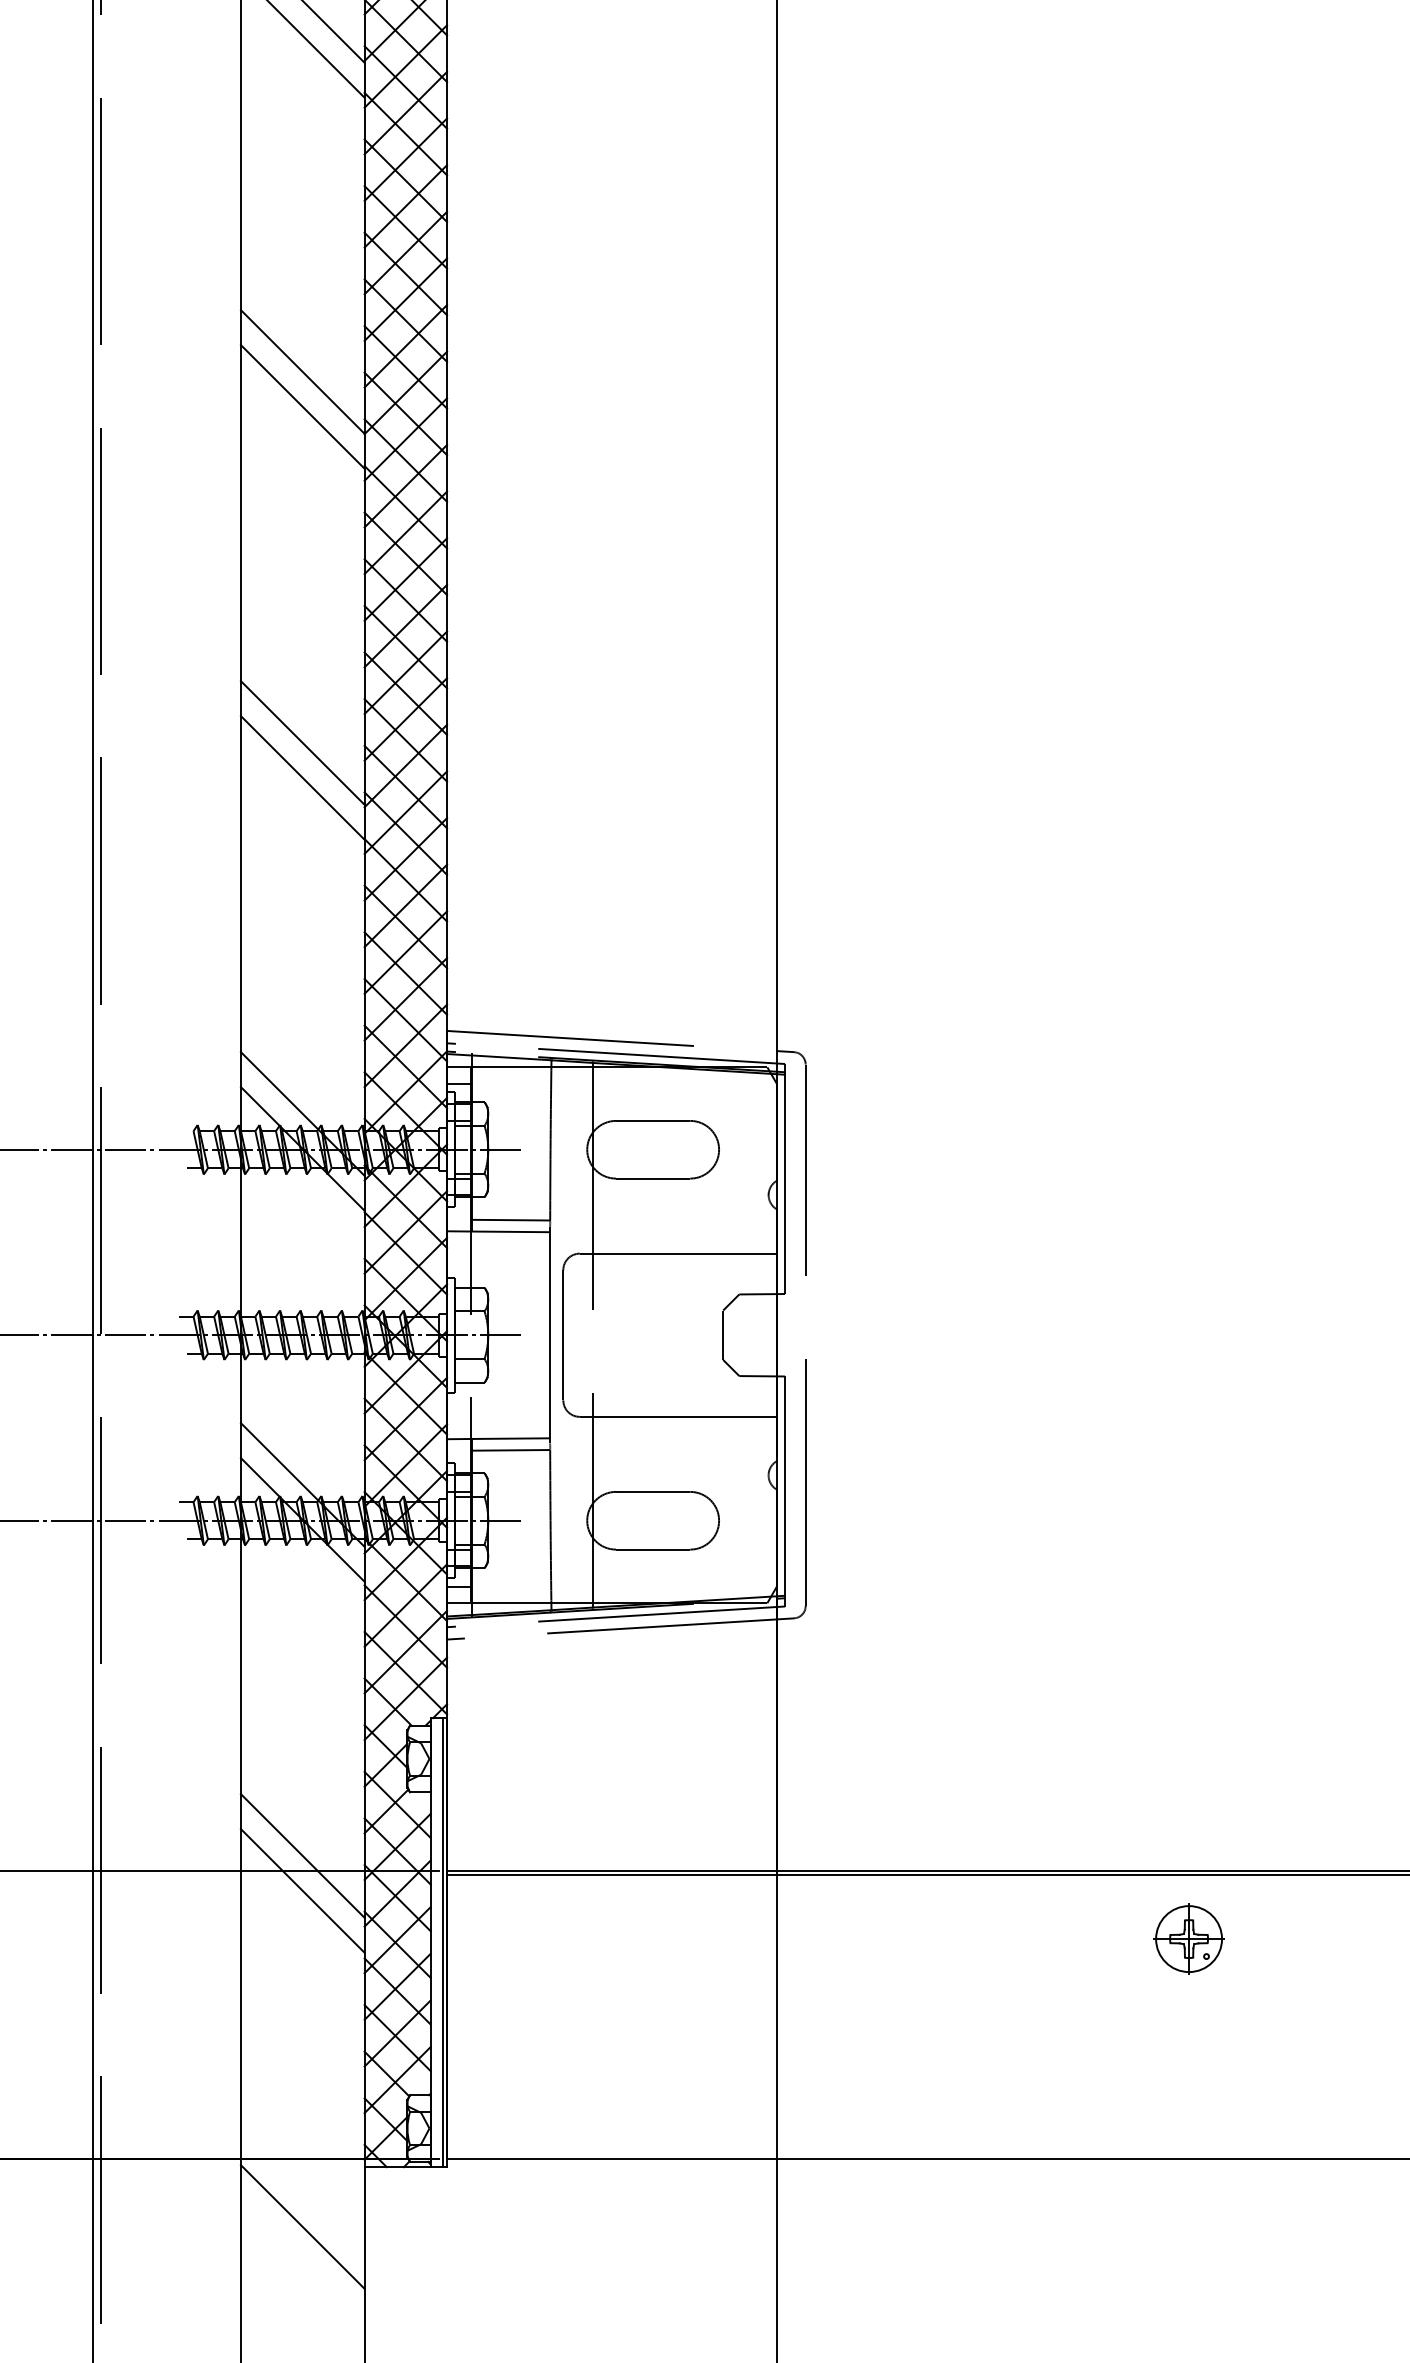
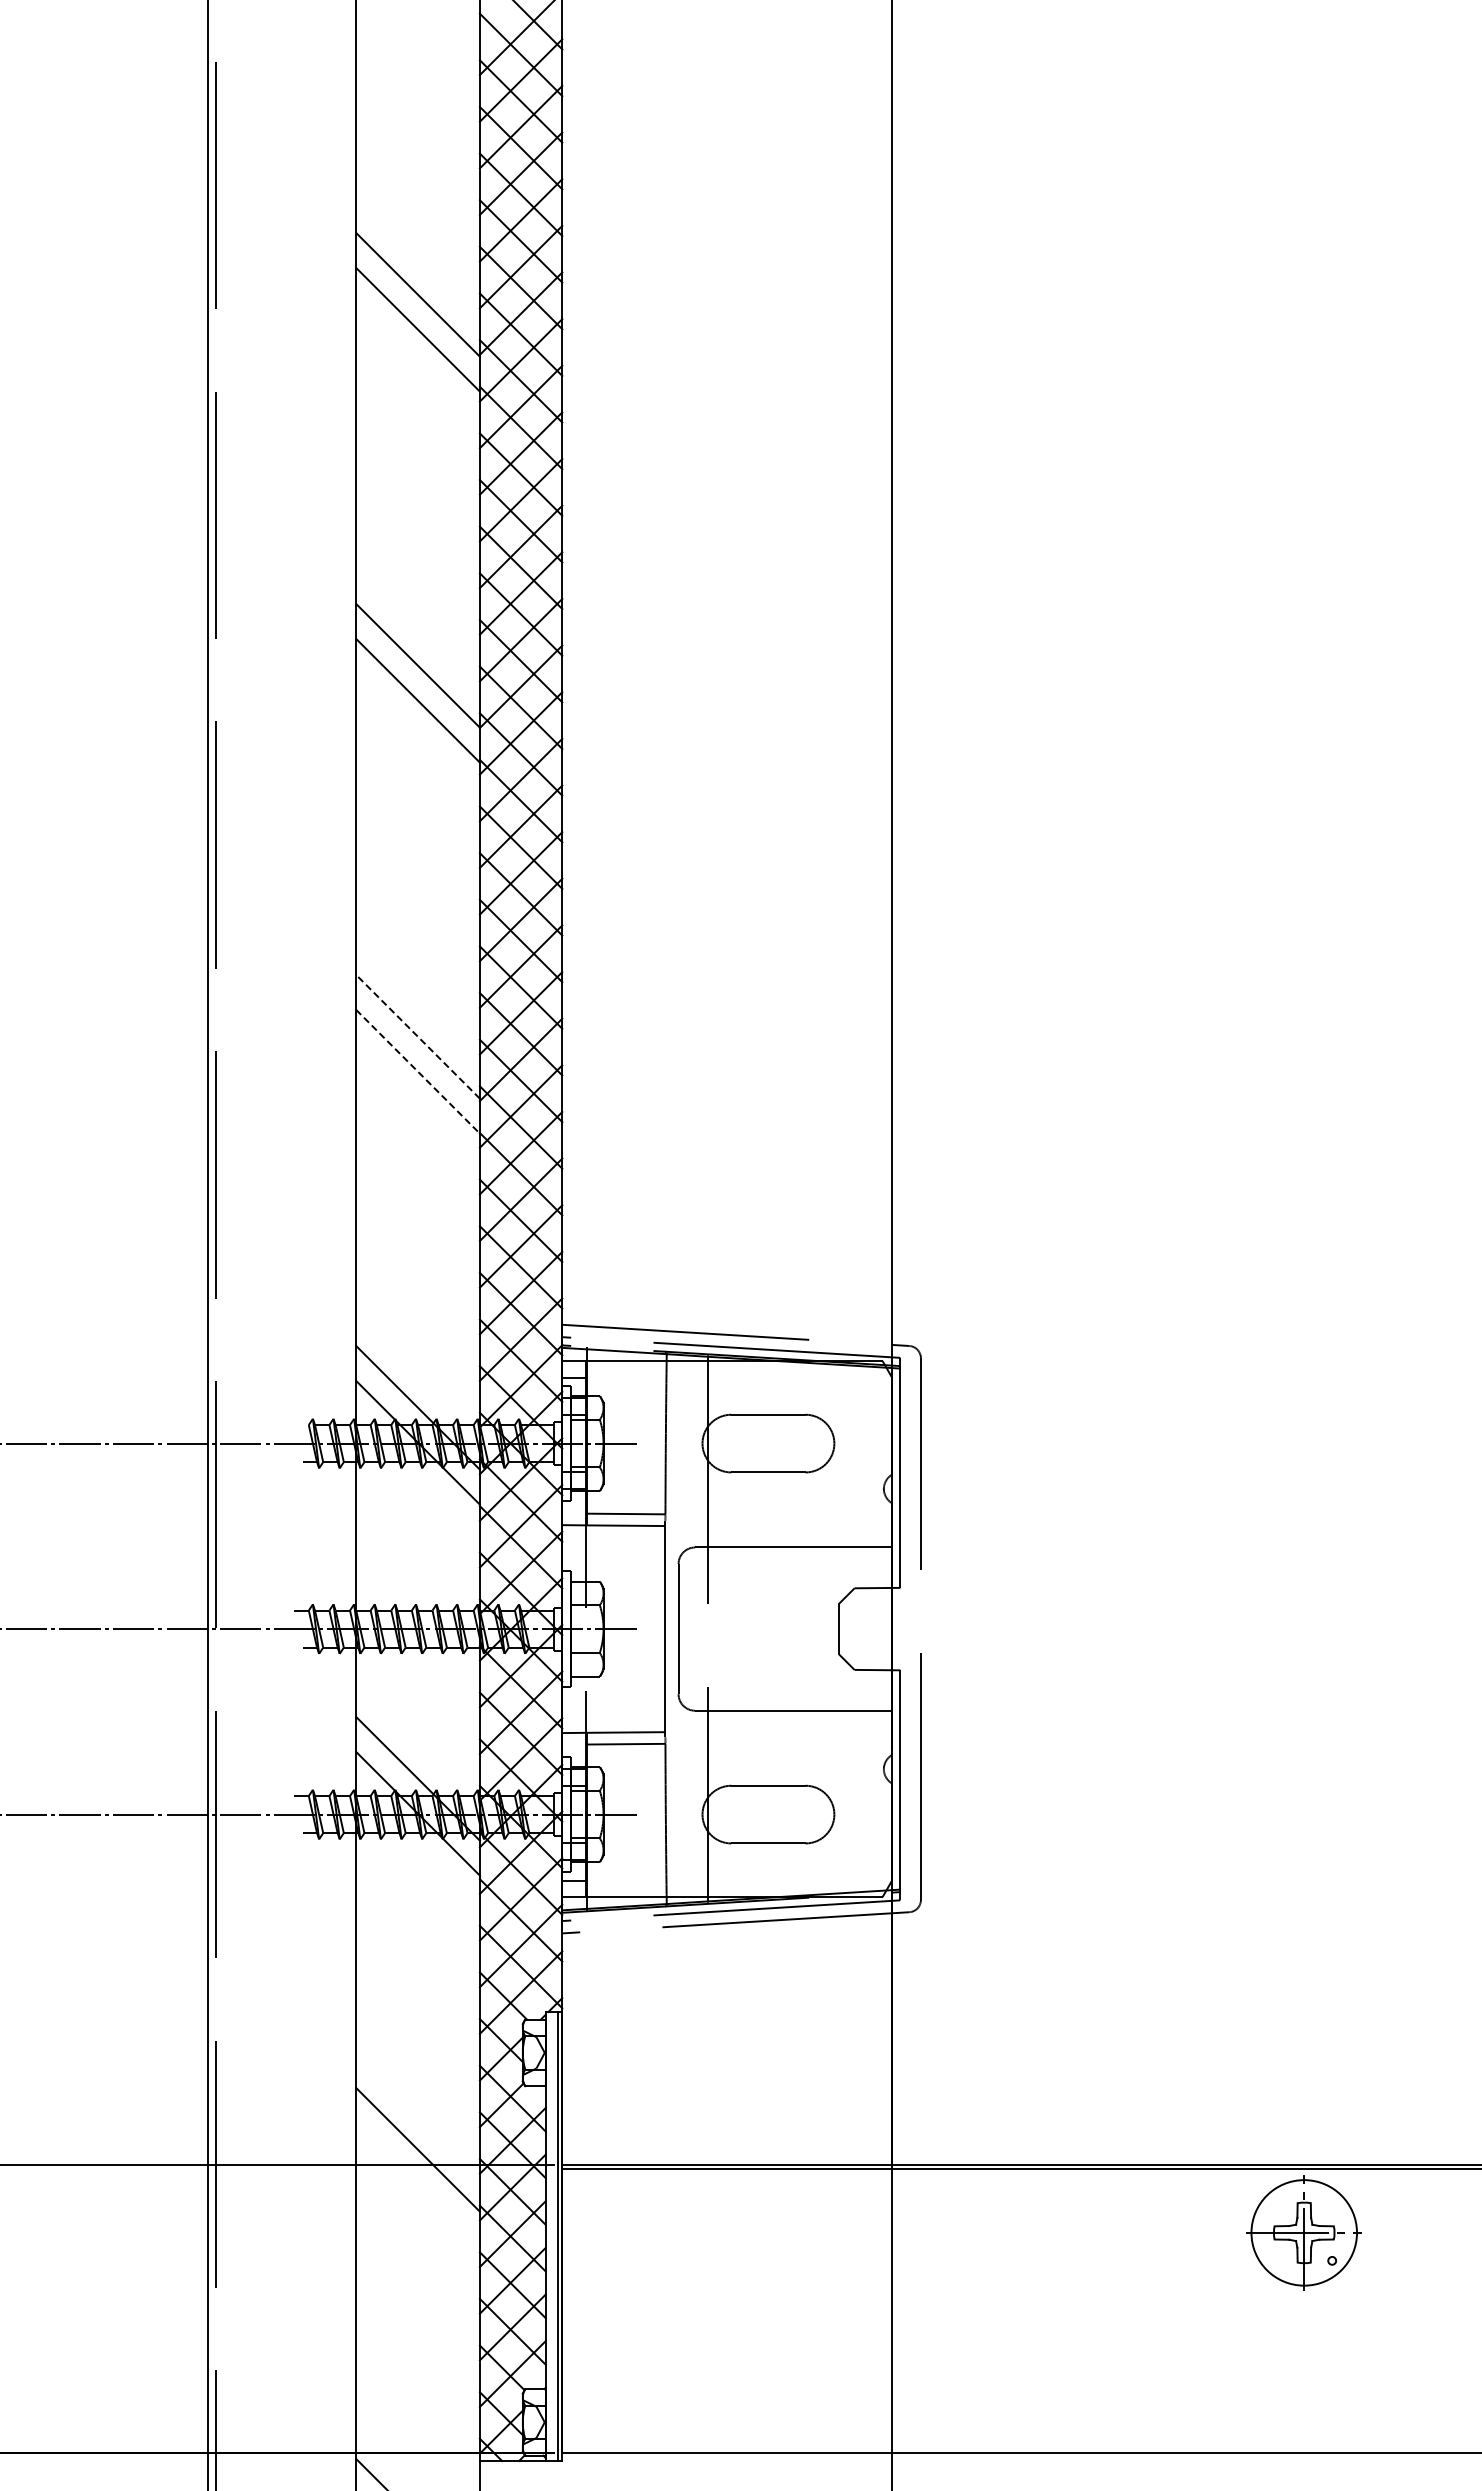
line: (302, 742) -> (417, 1036), solid -> dashed
line: (303, 778) -> (418, 1072), solid -> dashed
line: (302, 1890) -> (417, 2184), removed
part: (1189, 1938) -> (1304, 2232), size x1.6

